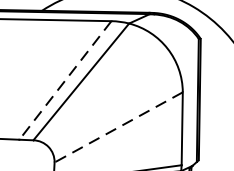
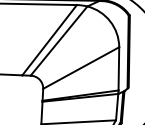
line: (65, 80) -> (49, 40), dashed -> solid
line: (117, 128) -> (80, 68), dashed -> solid

